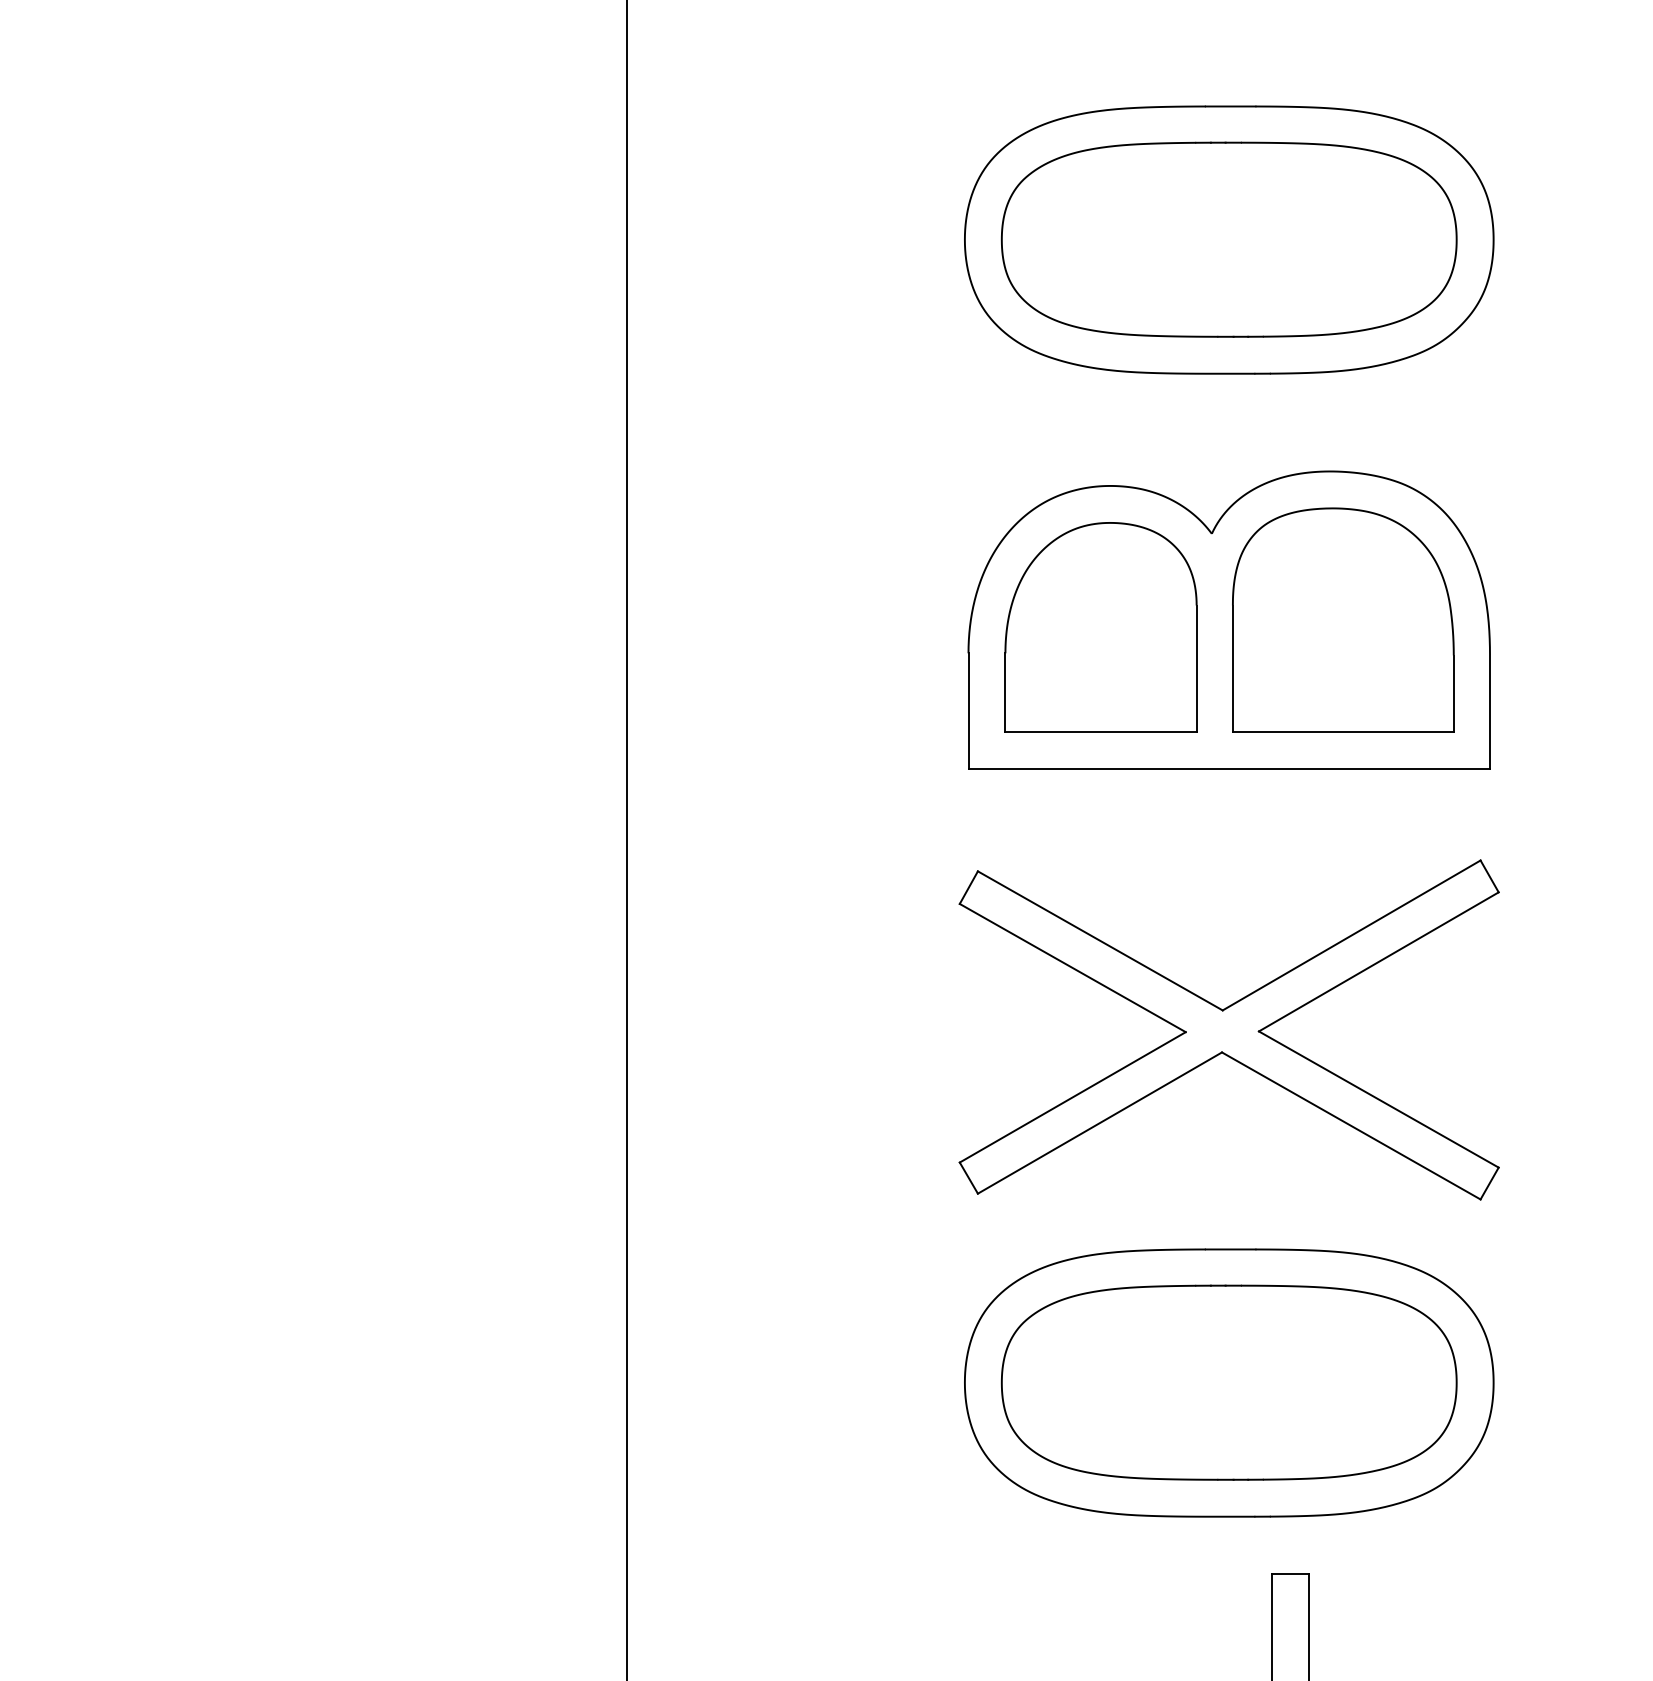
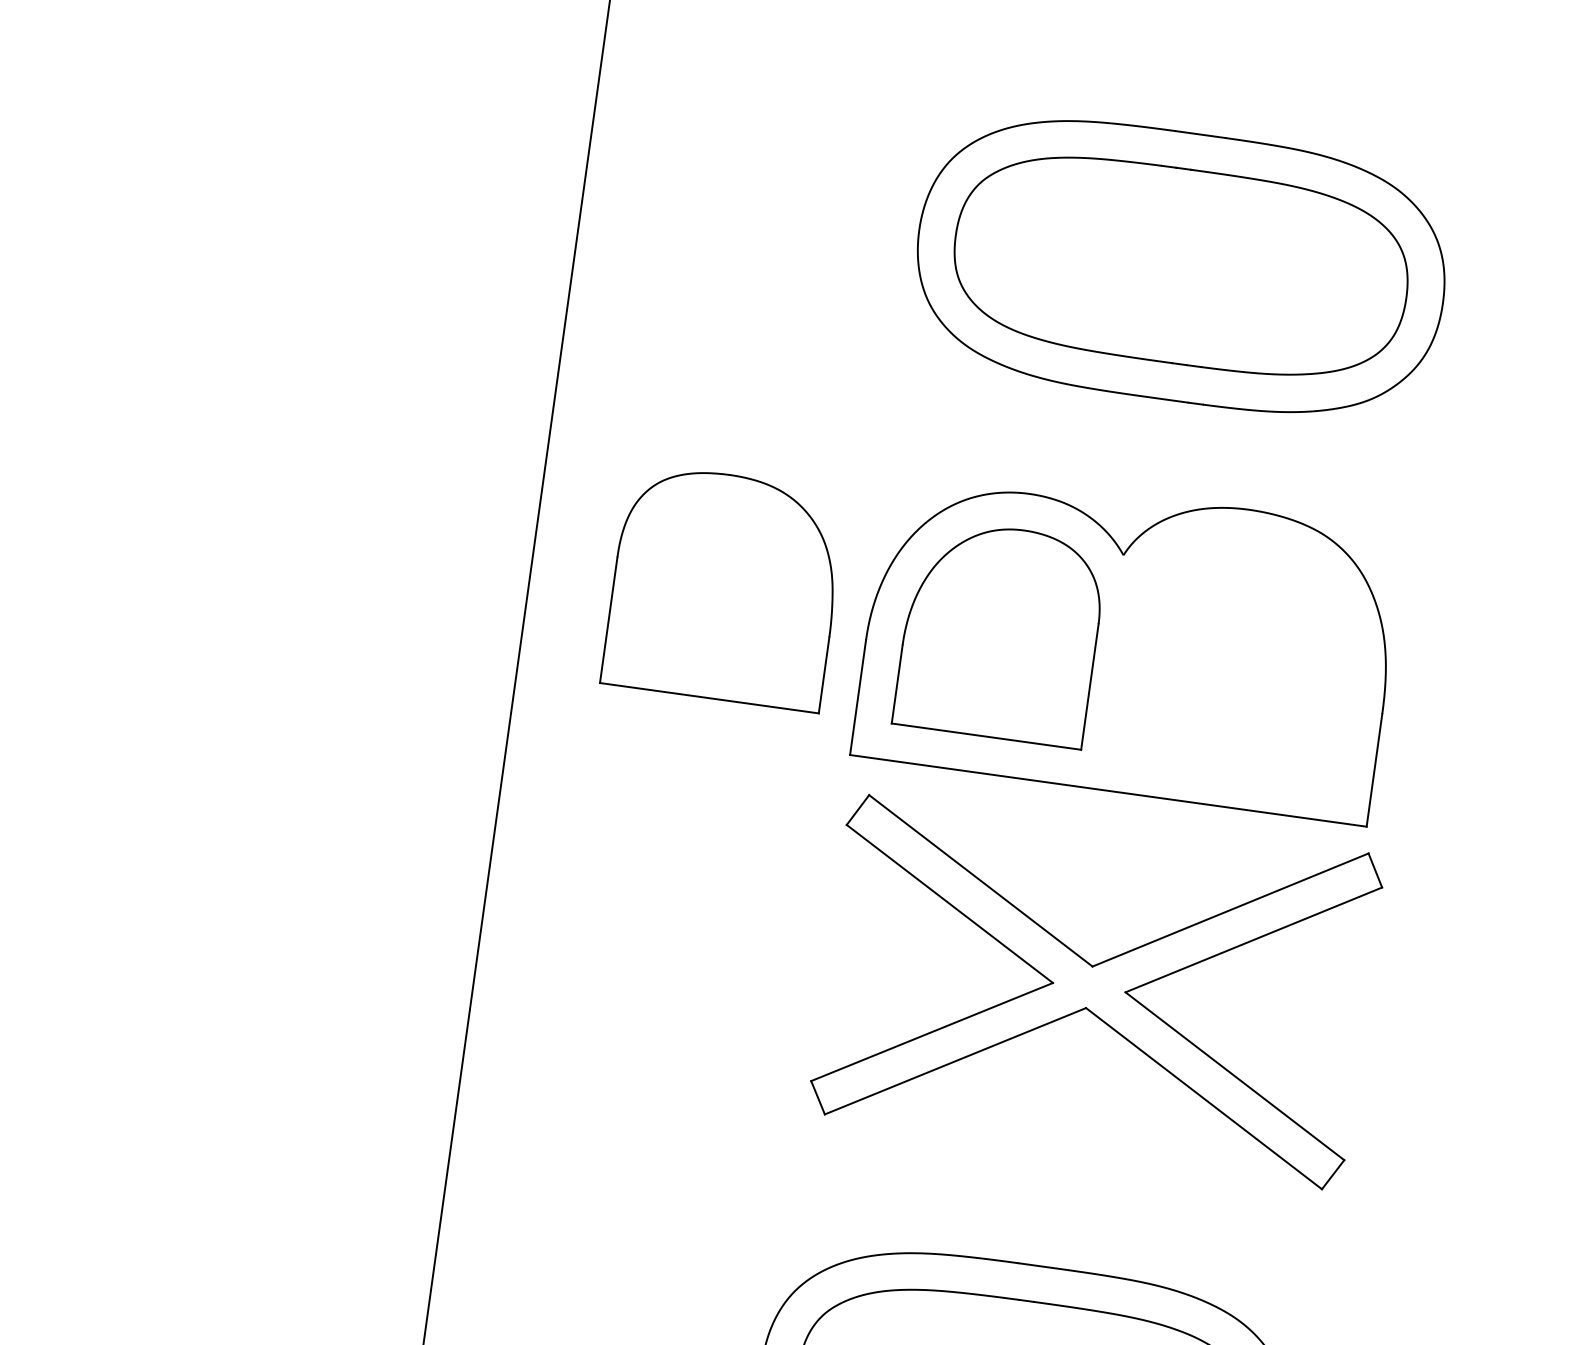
part: (1343, 619) -> (725, 586), moved
part: (1228, 1029) -> (1095, 986), moved

